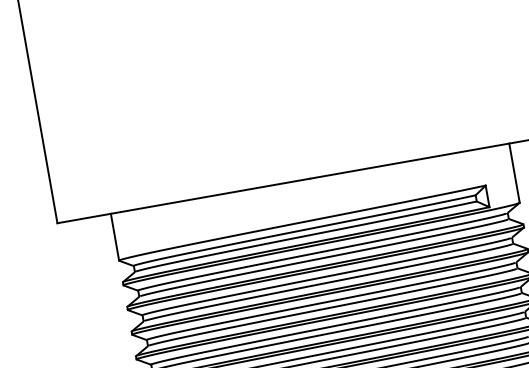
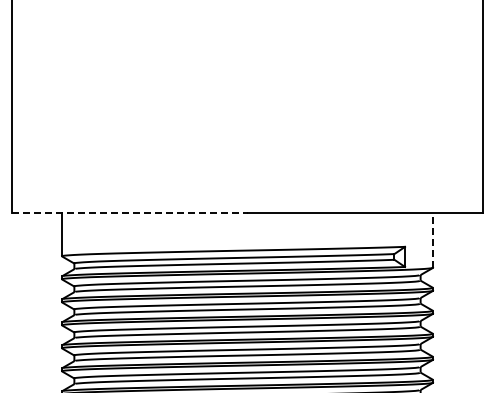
line: (515, 173) -> (433, 240), solid -> dashed
line: (183, 200) -> (129, 212), solid -> dashed

